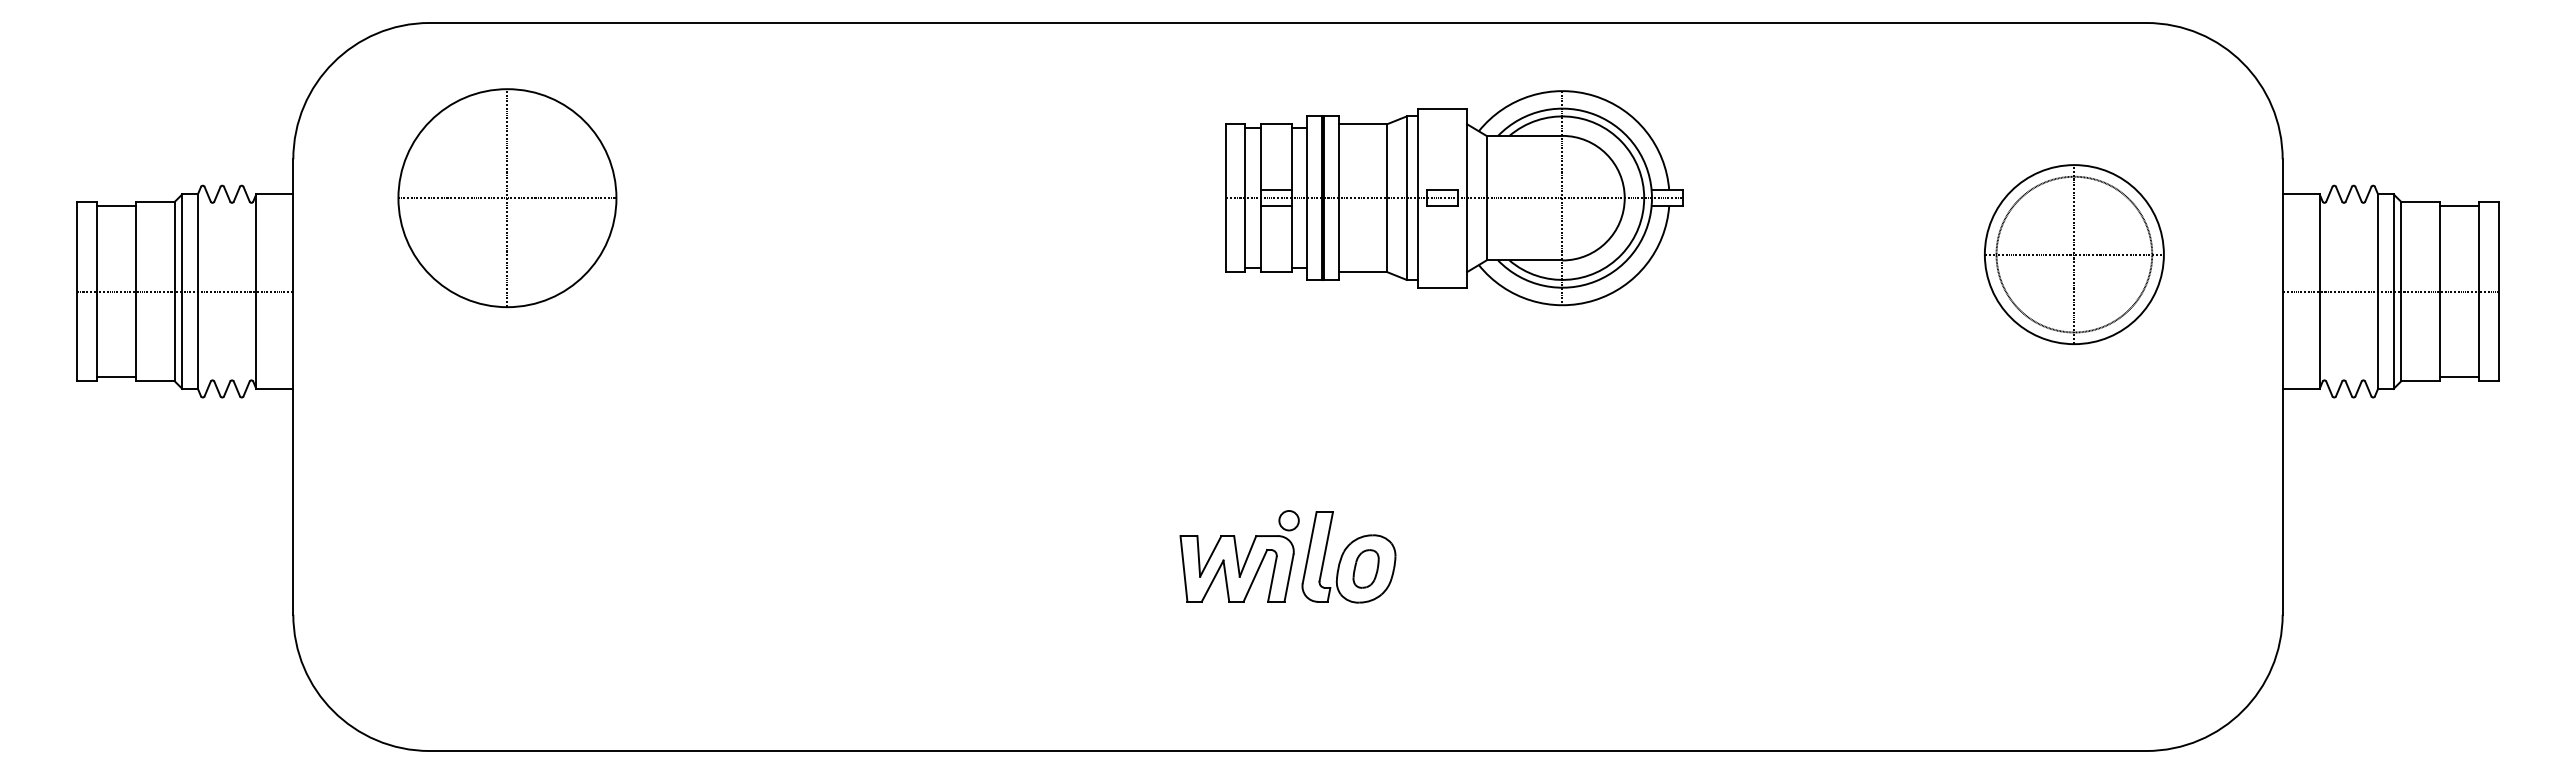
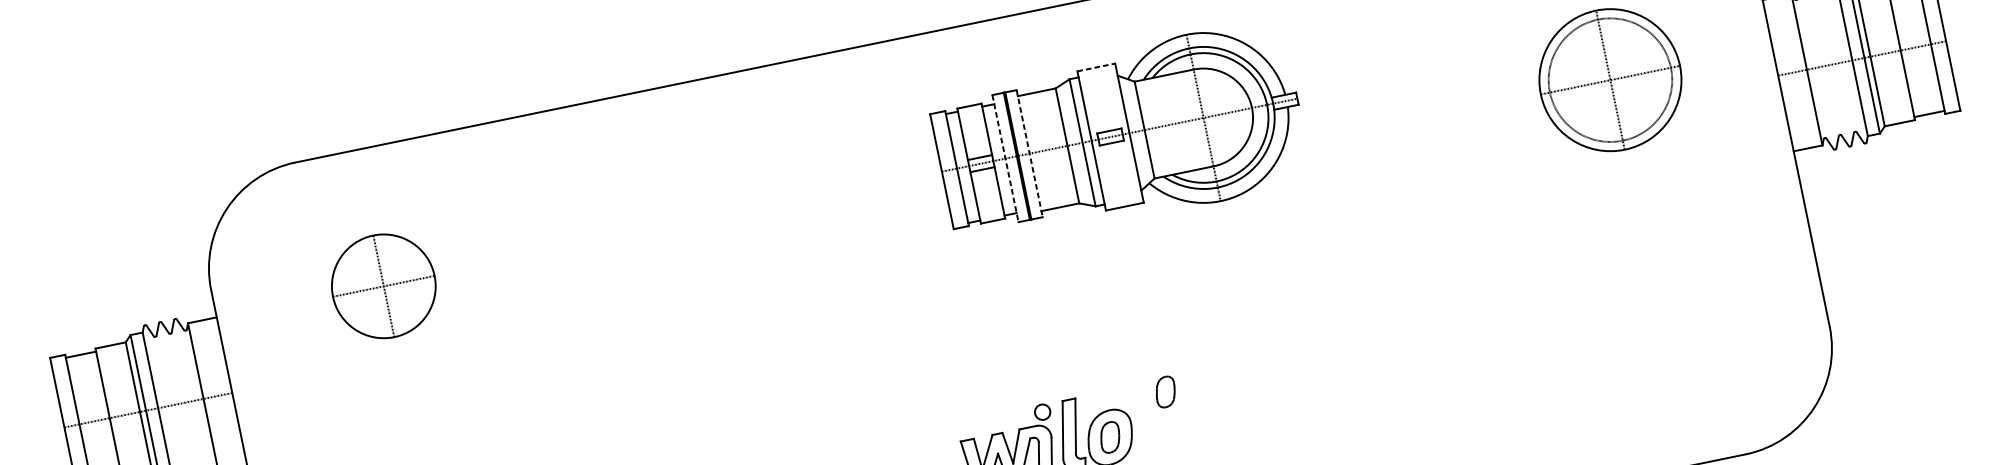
line: (1443, 108) -> (1096, 67), solid -> dashed
part: (507, 198) -> (383, 286), size x0.6
line: (1307, 198) -> (1005, 158), solid -> dashed
line: (1338, 198) -> (1029, 153), solid -> dashed
part: (1445, 526) -> (1165, 391), added

